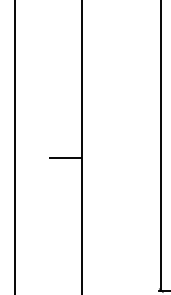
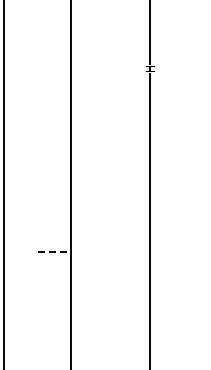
line: (65, 158) -> (54, 252), solid -> dashed

